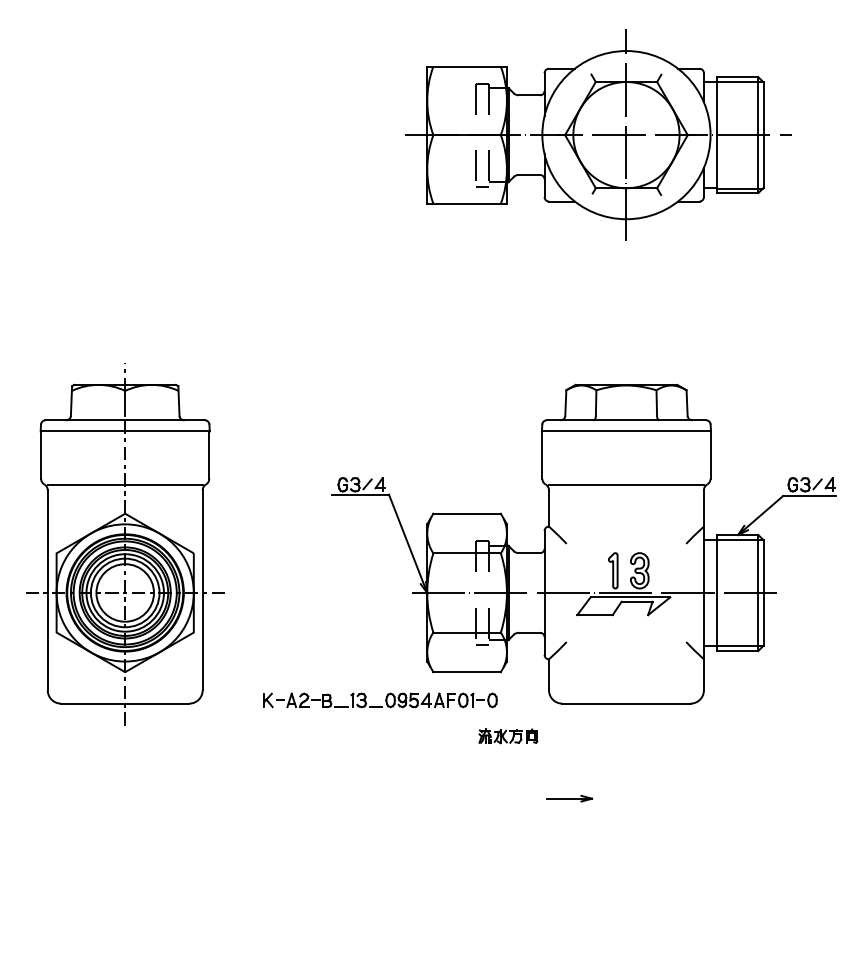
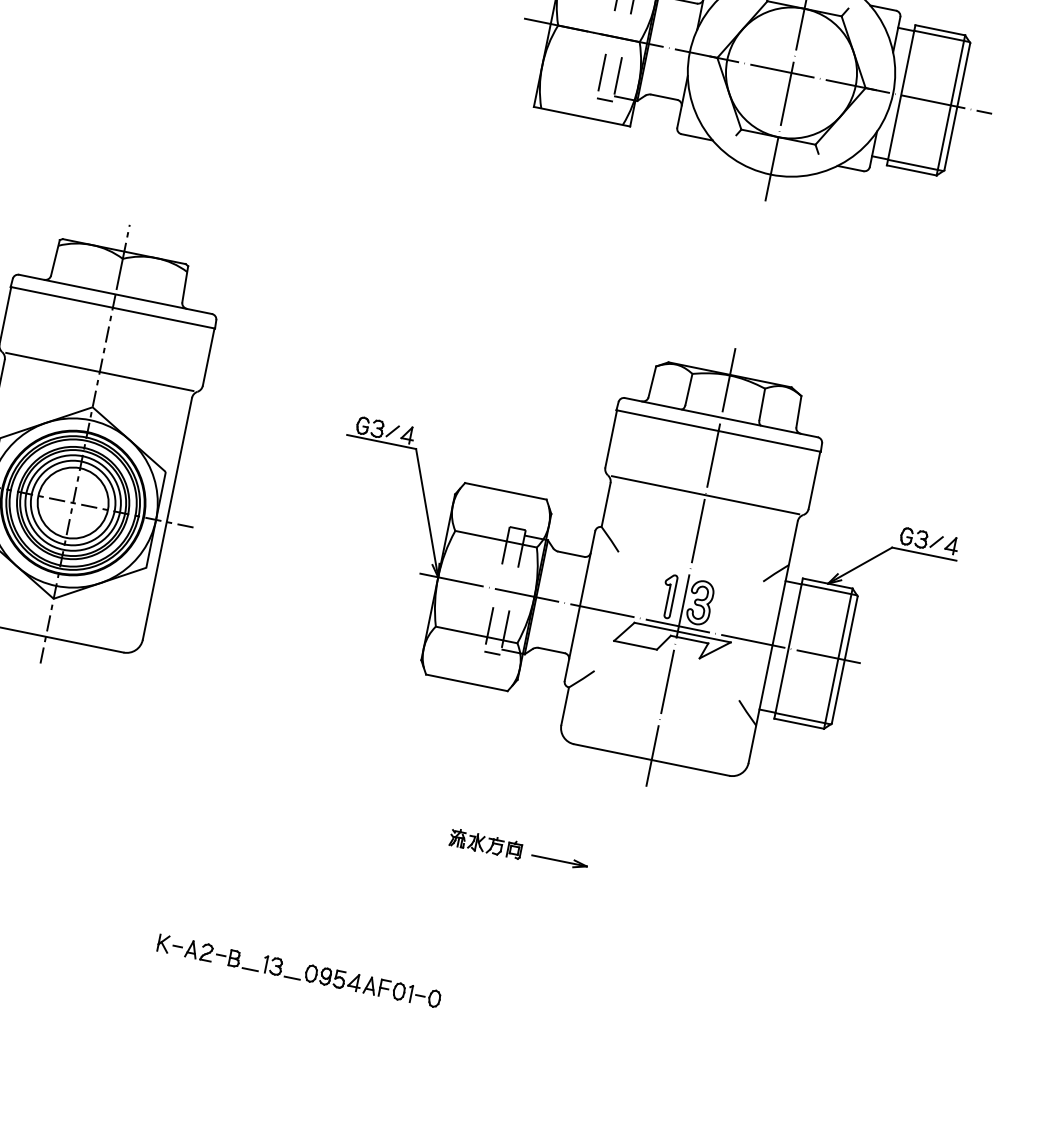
line: (626, 543) -> (691, 566), added
part: (380, 700) -> (299, 971), moved
part: (508, 736) -> (486, 844), moved

